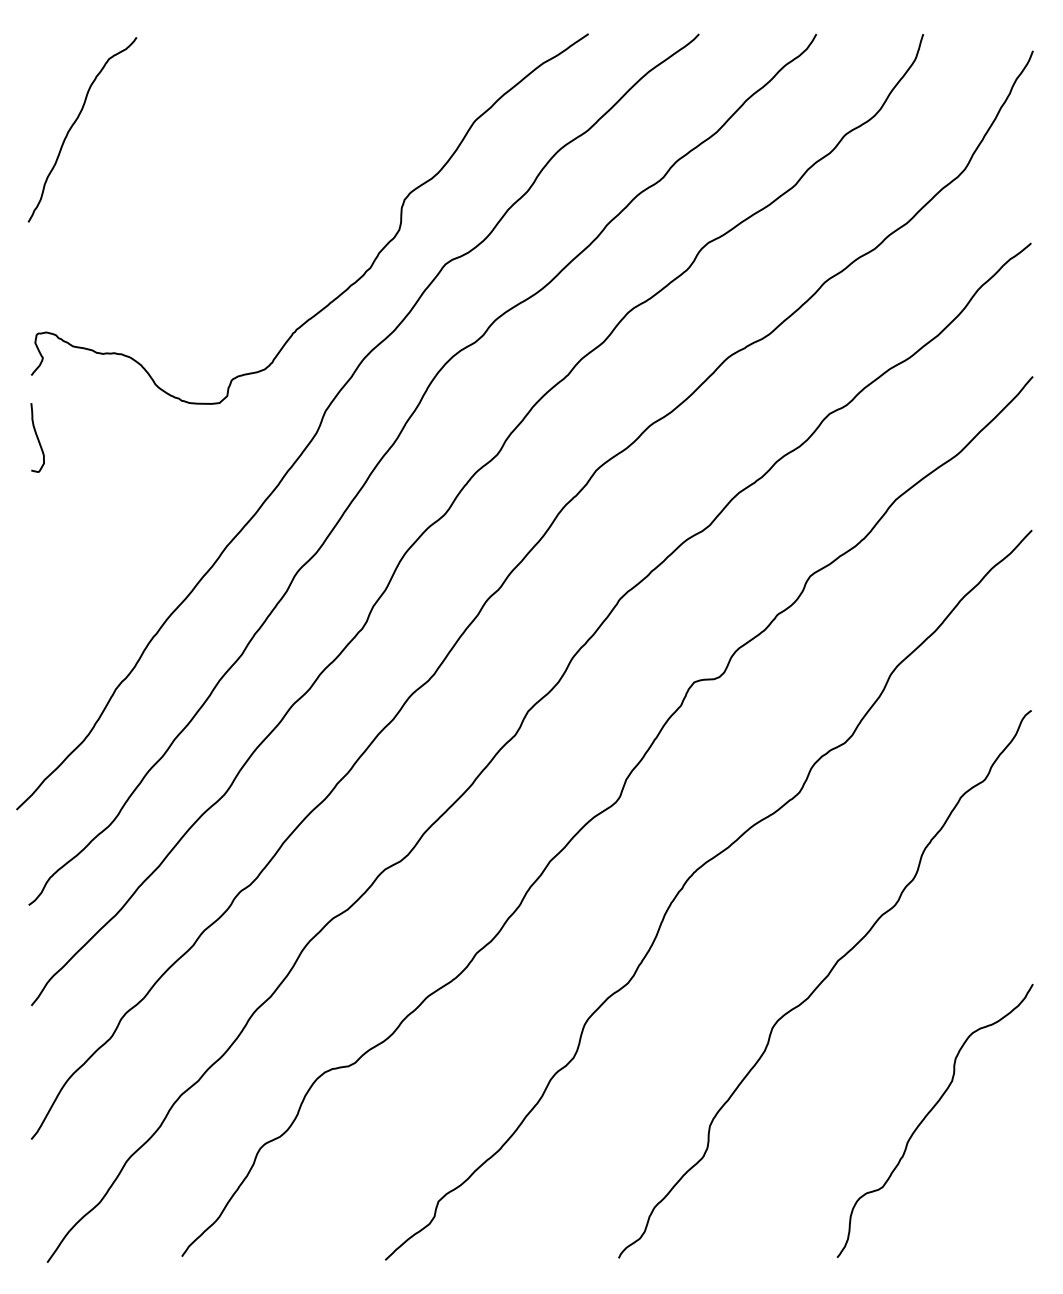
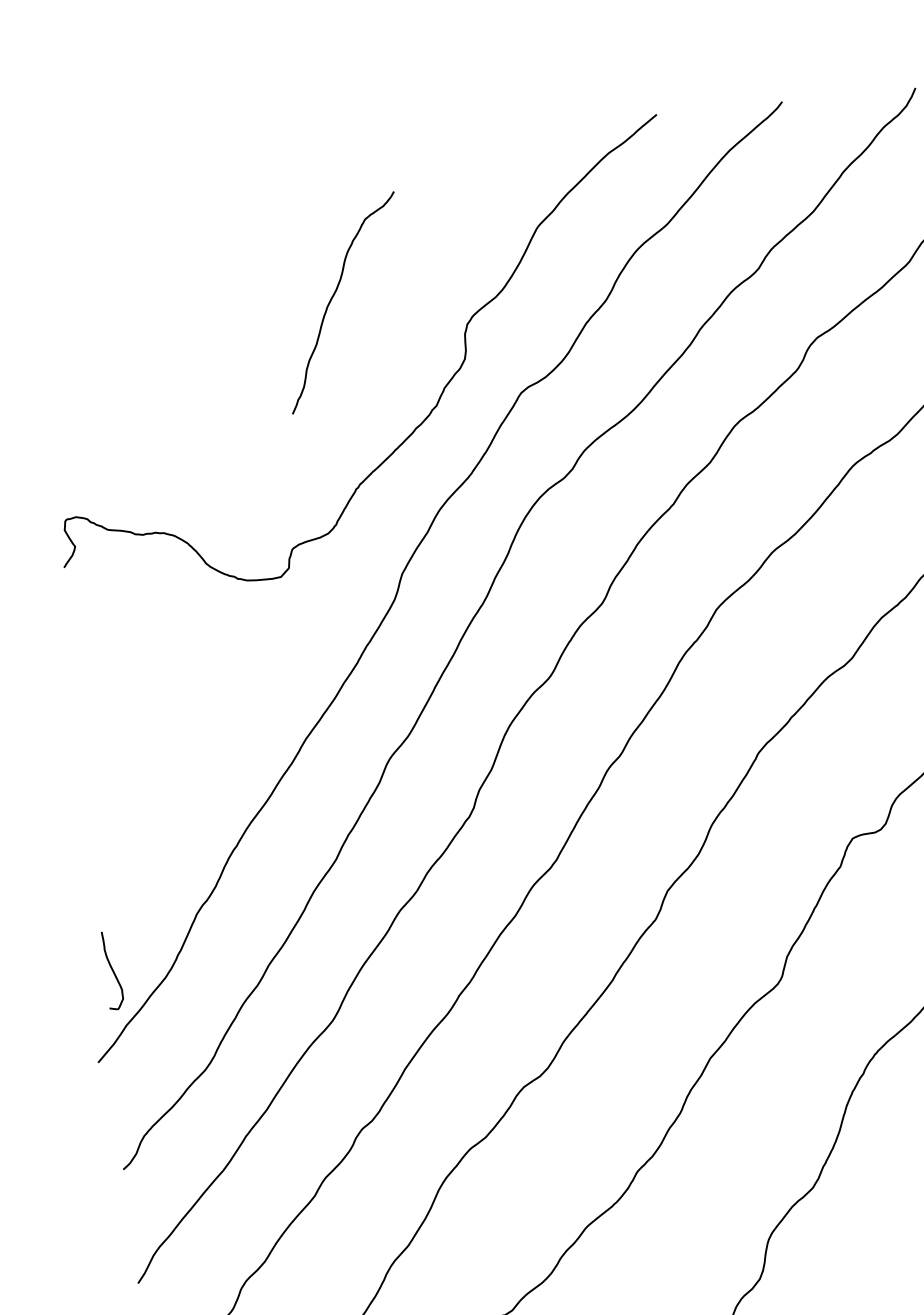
curve: (75, 123) -> (334, 296), moved
curve: (37, 437) -> (112, 970), moved

